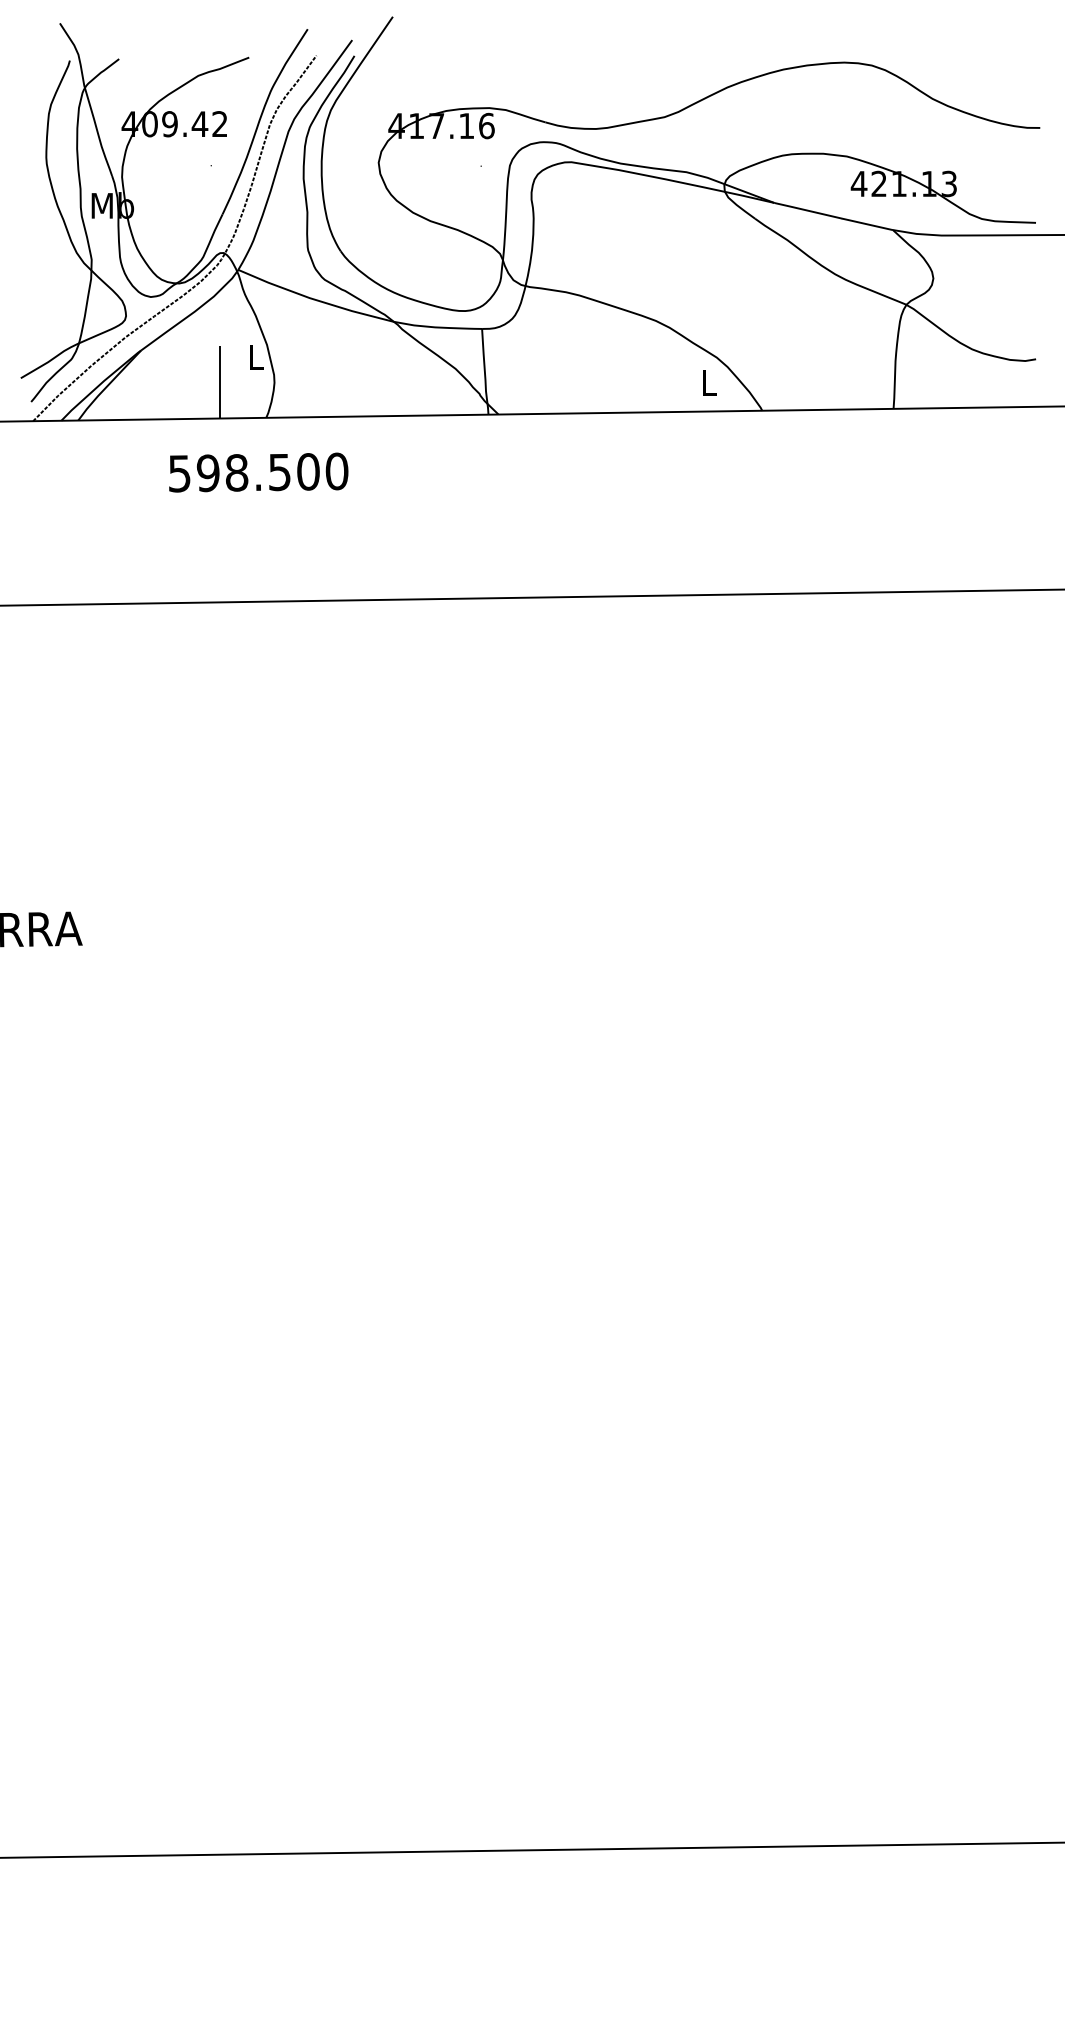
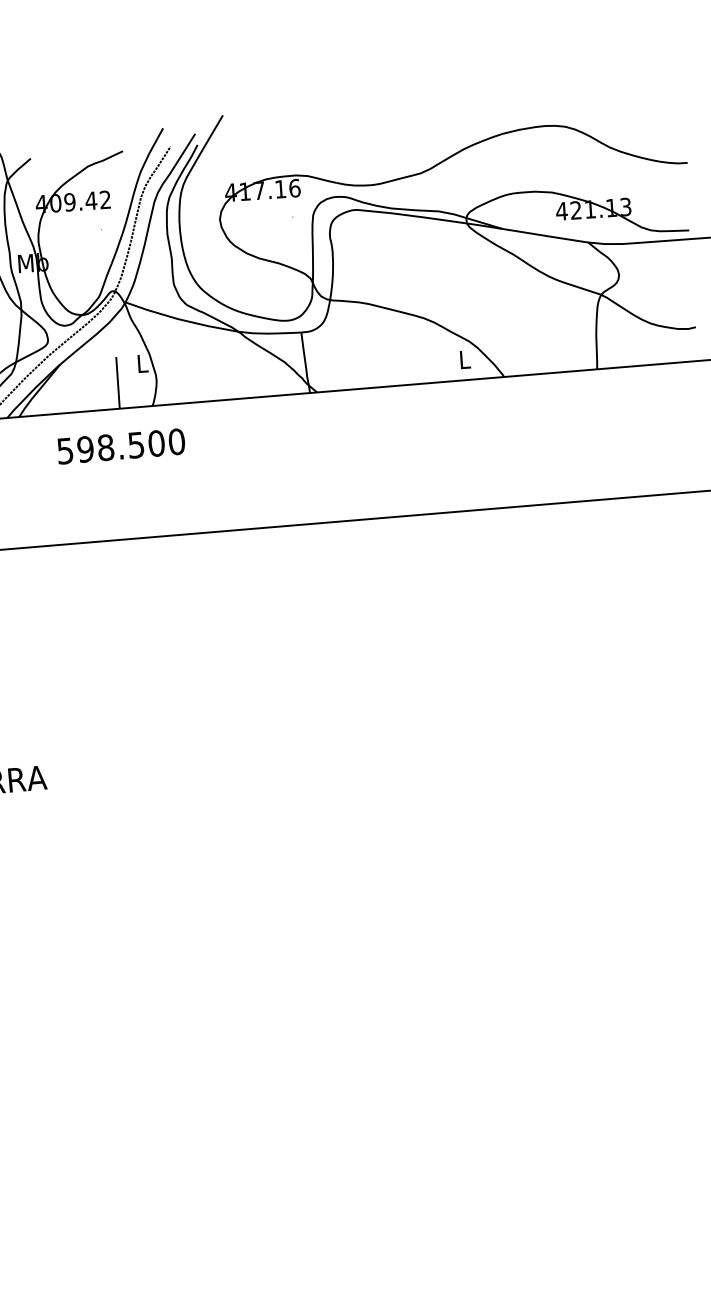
text: (258, 472) -> (121, 446), moved

